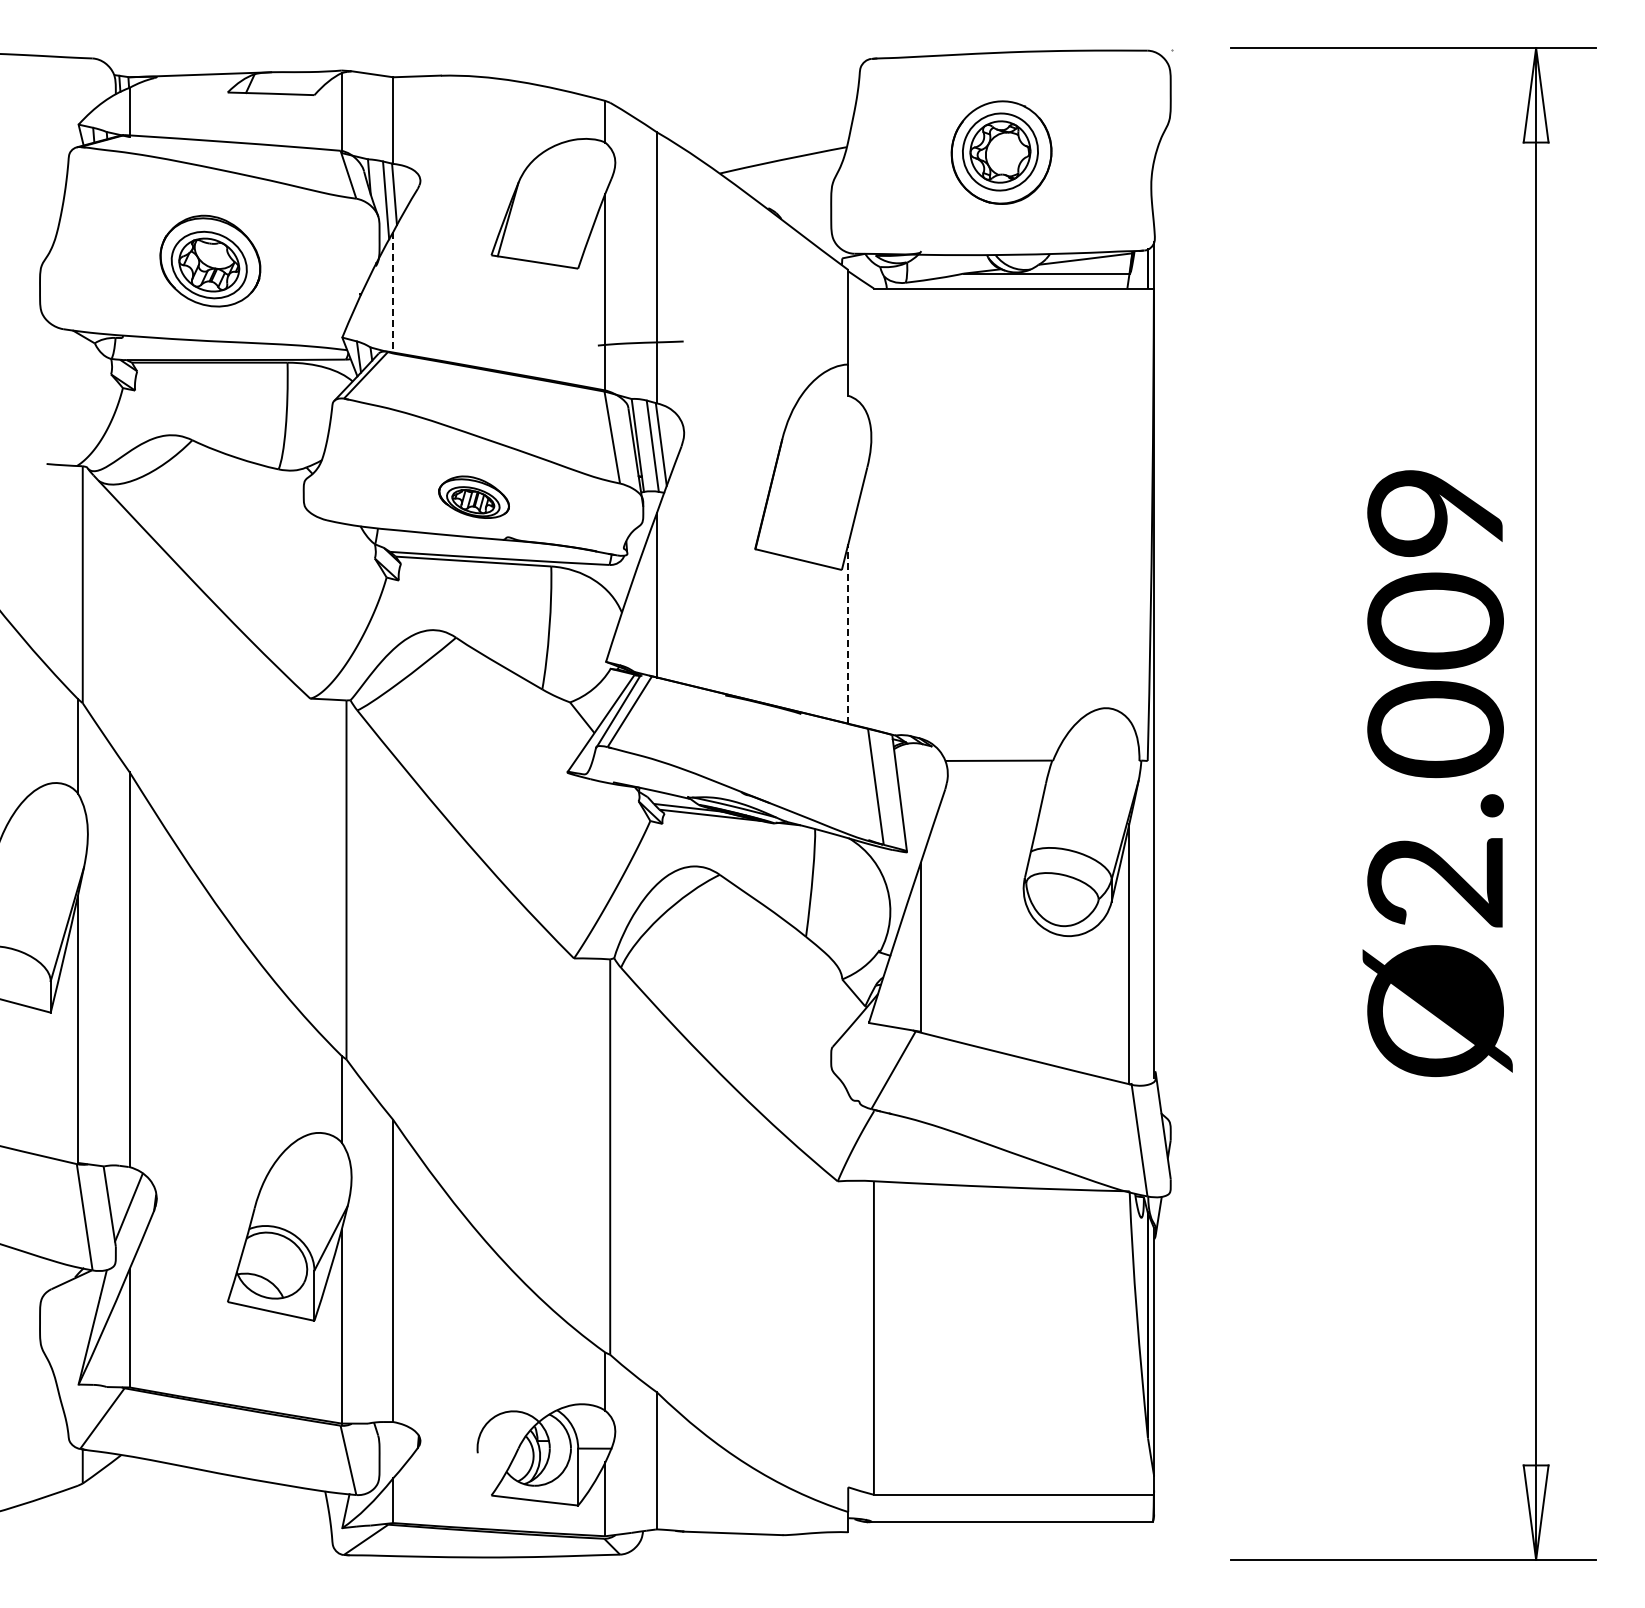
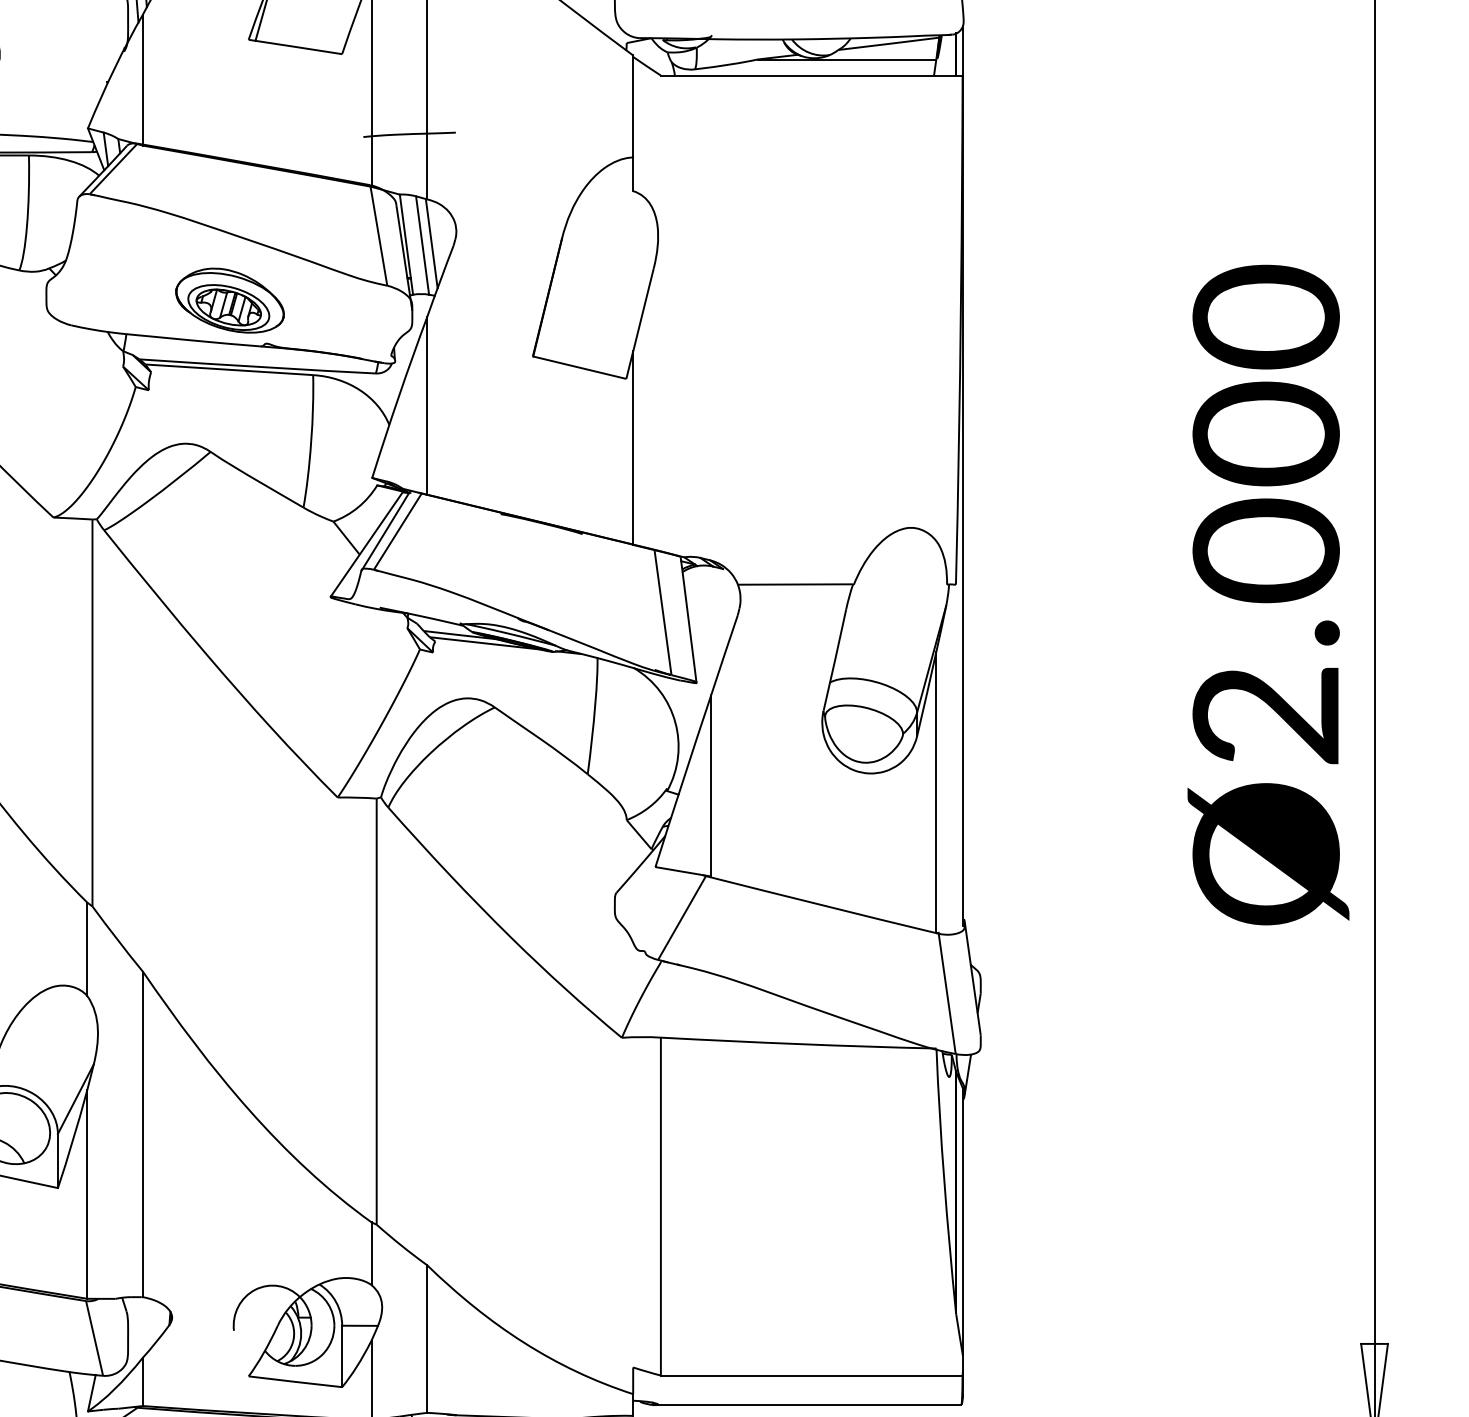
line: (393, 292) -> (143, 79), dashed -> solid
part: (473, 496) -> (229, 299), size x1.43
text: (1435, 512) -> (1266, 316), Ø2.009 -> Ø2.000
line: (848, 634) -> (633, 448), dashed -> solid

